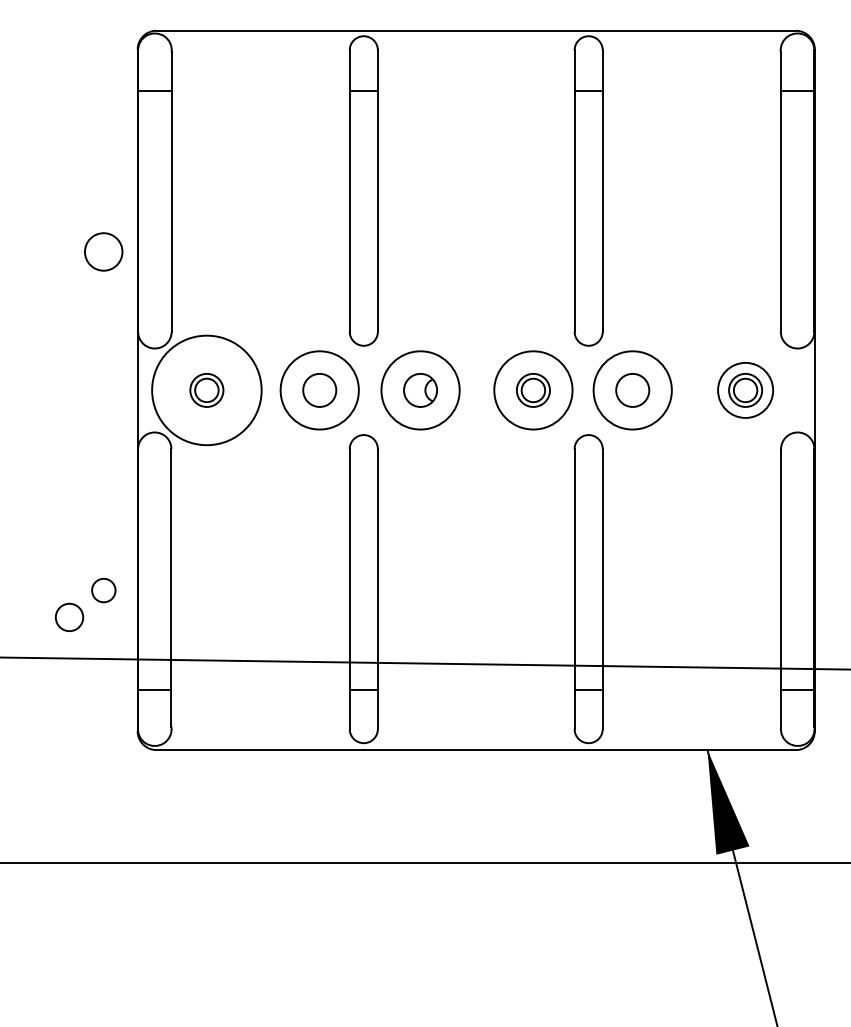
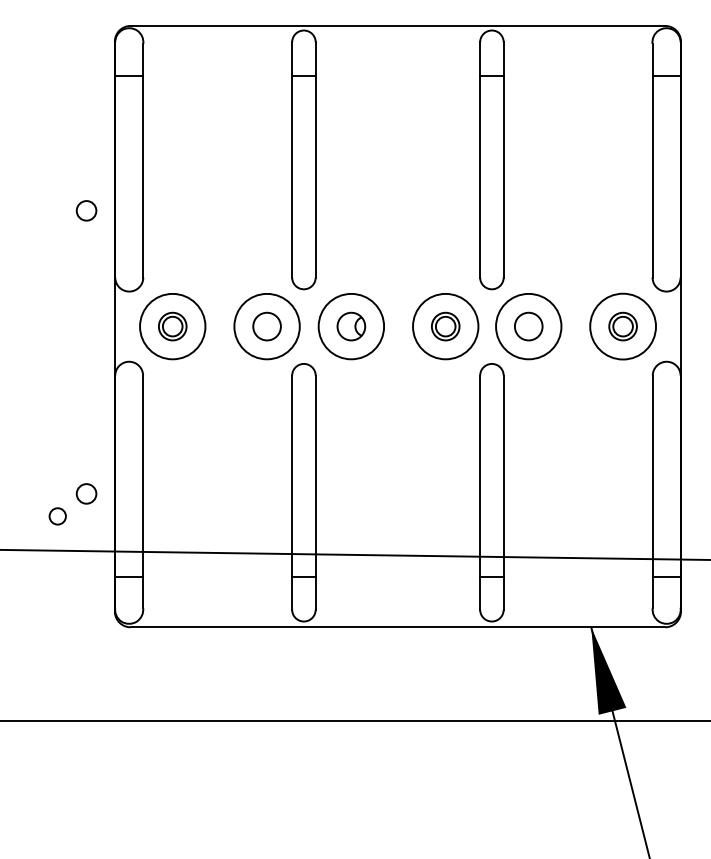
circle: (103, 251) -> (86, 210), size x0.62
circle: (206, 390) -> (172, 326), size x0.71
circle: (745, 390) -> (623, 326), size x1.43
circle: (68, 617) -> (57, 516), size x0.71

